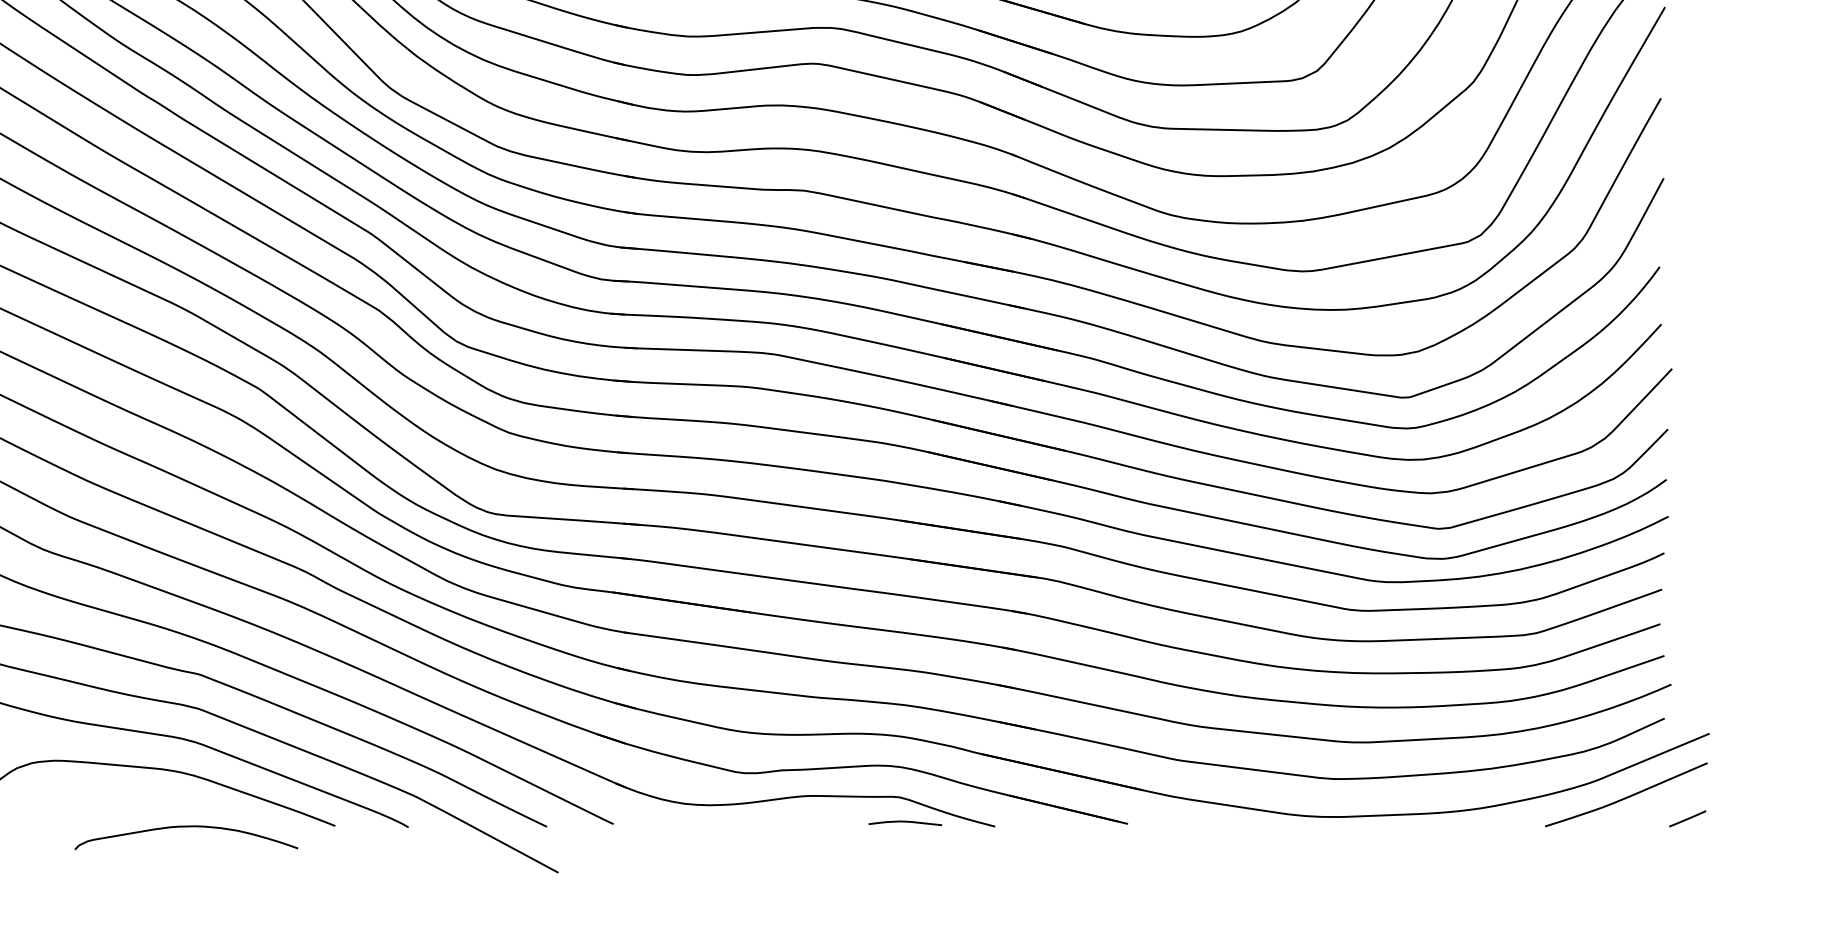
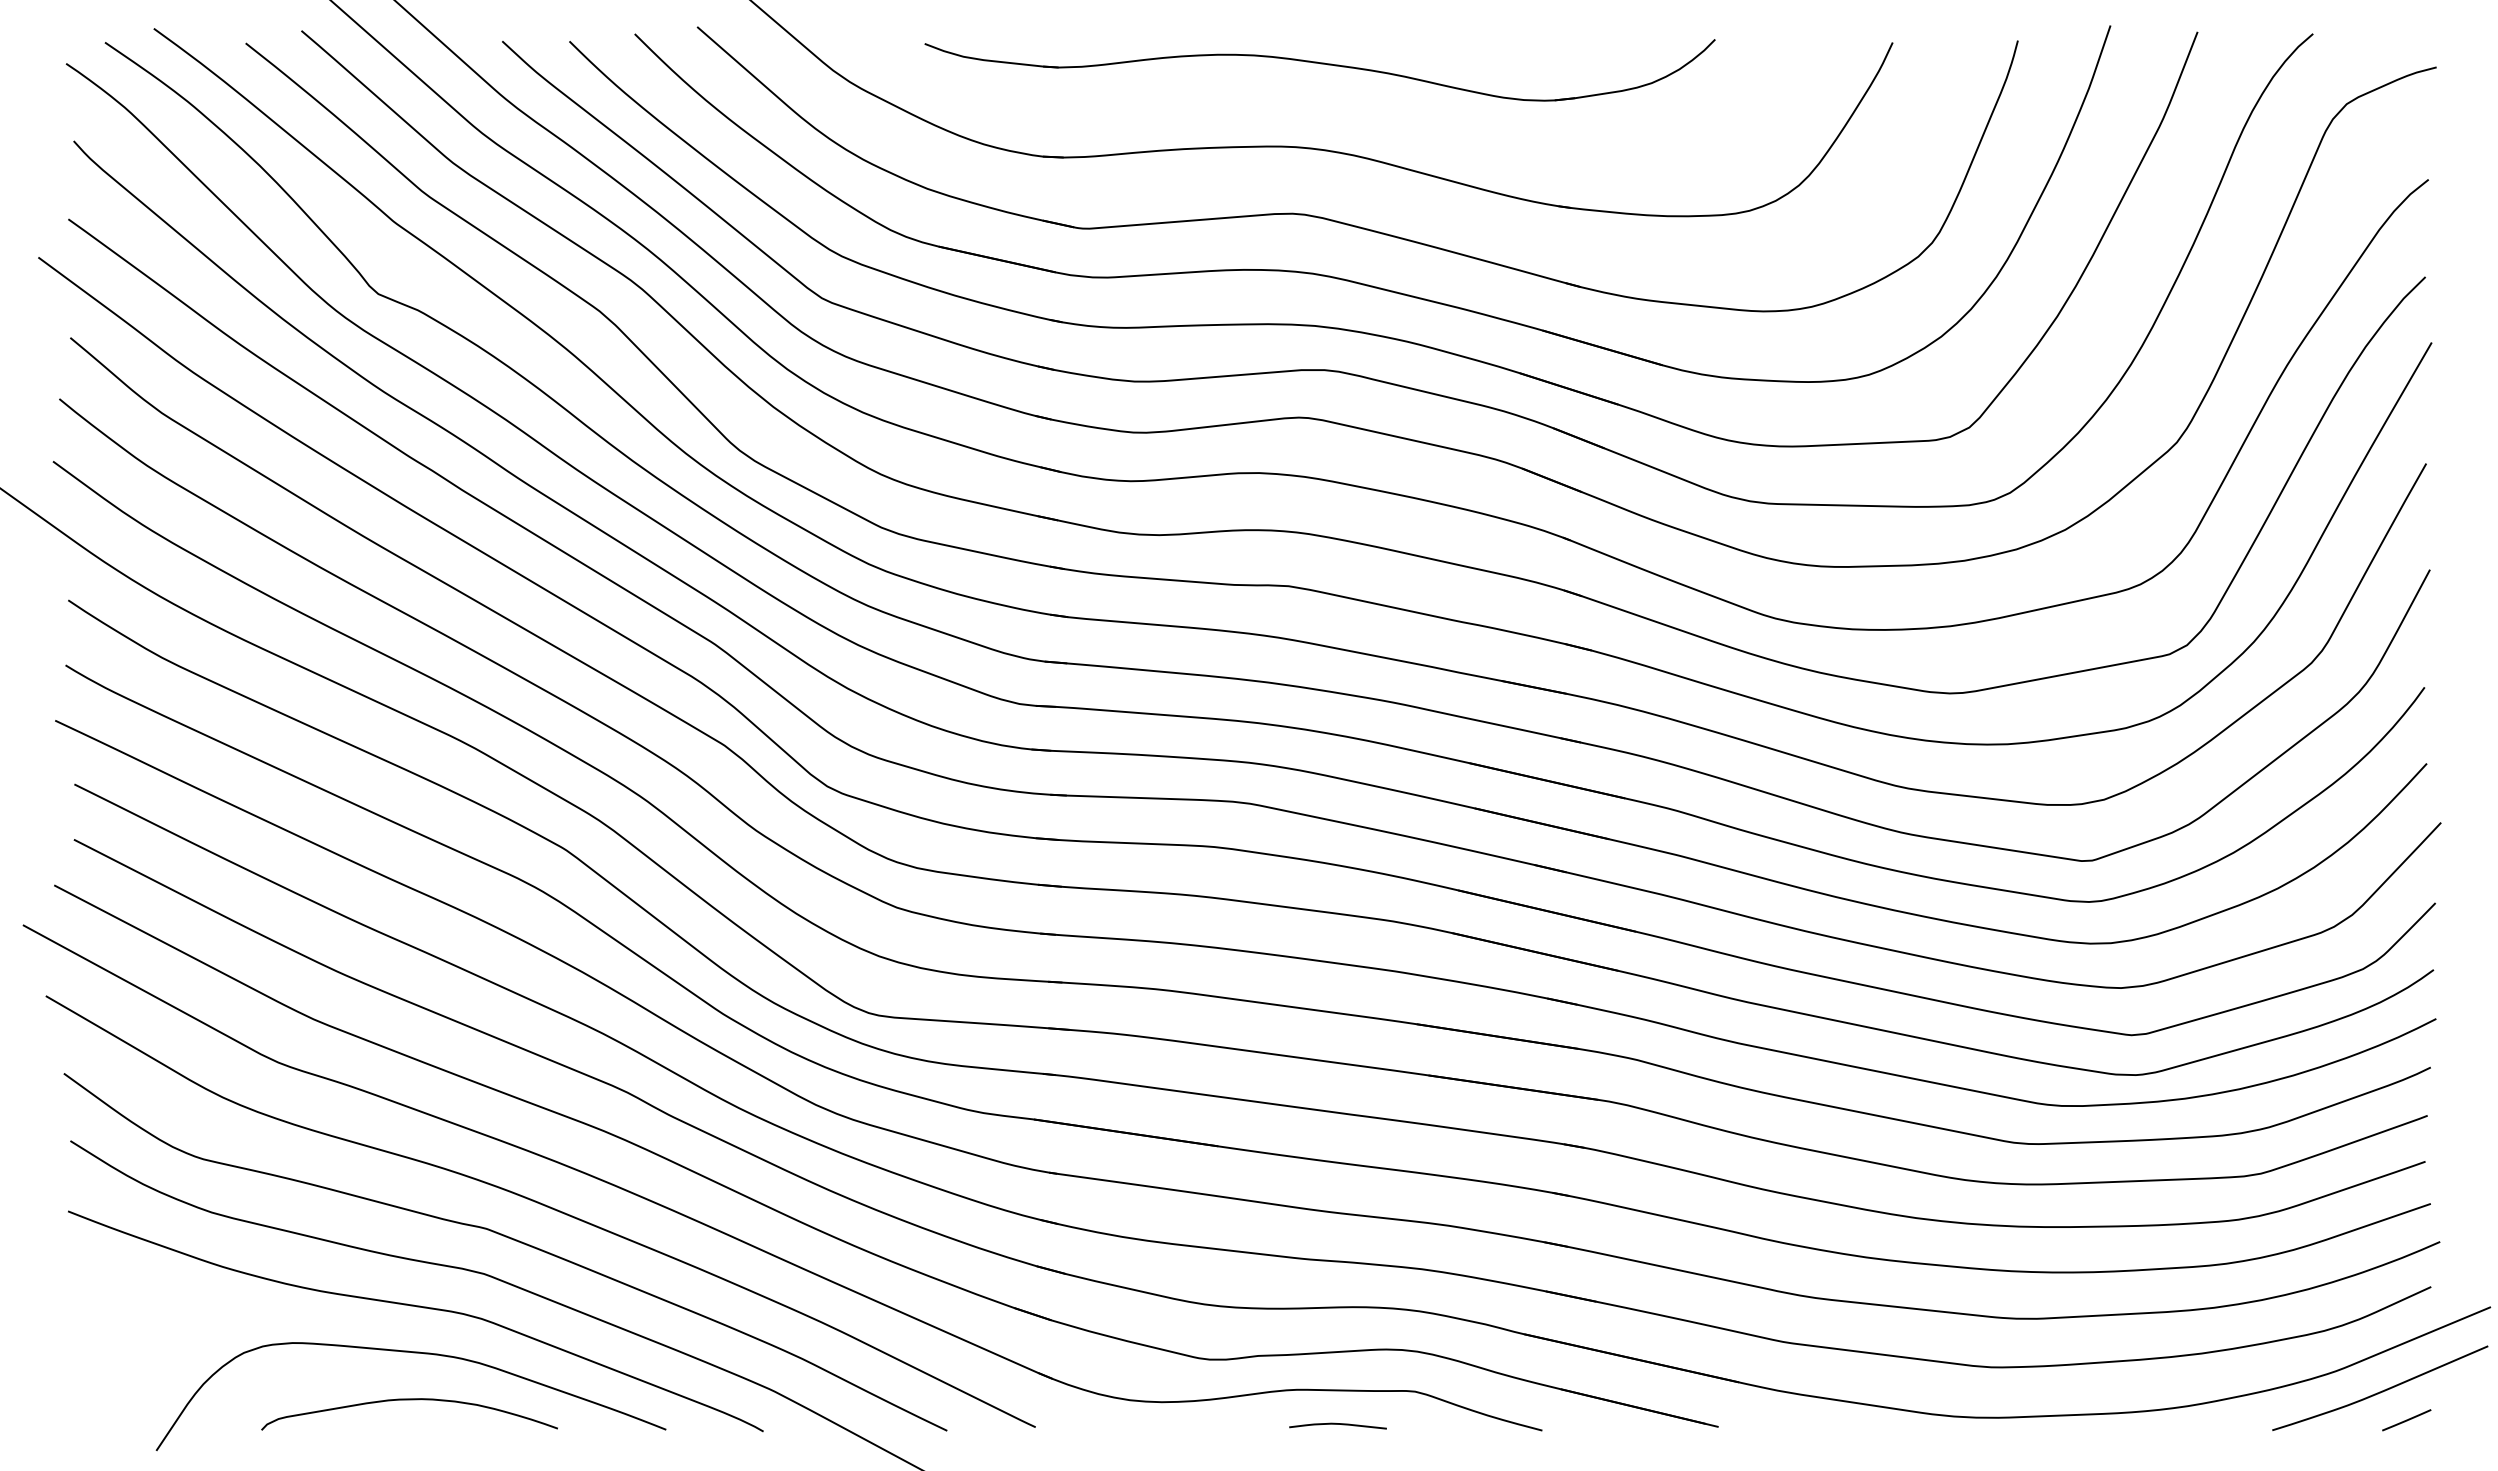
line: (1687, 819) -> (2406, 1420), moved
curve: (904, 822) -> (1337, 1424), moved
curve: (186, 827) -> (409, 1400), moved

